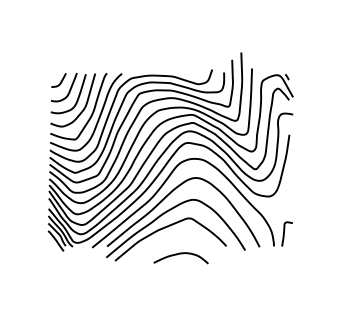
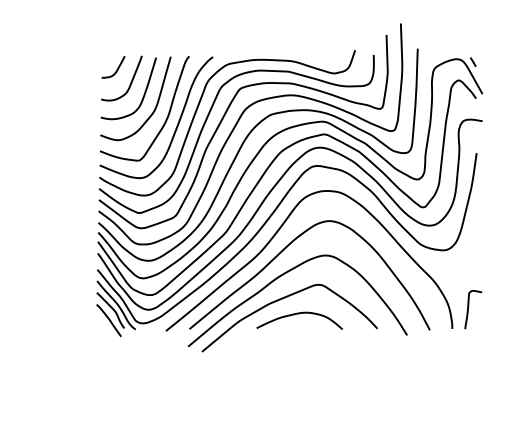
curve: (180, 254) -> (298, 314), moved

